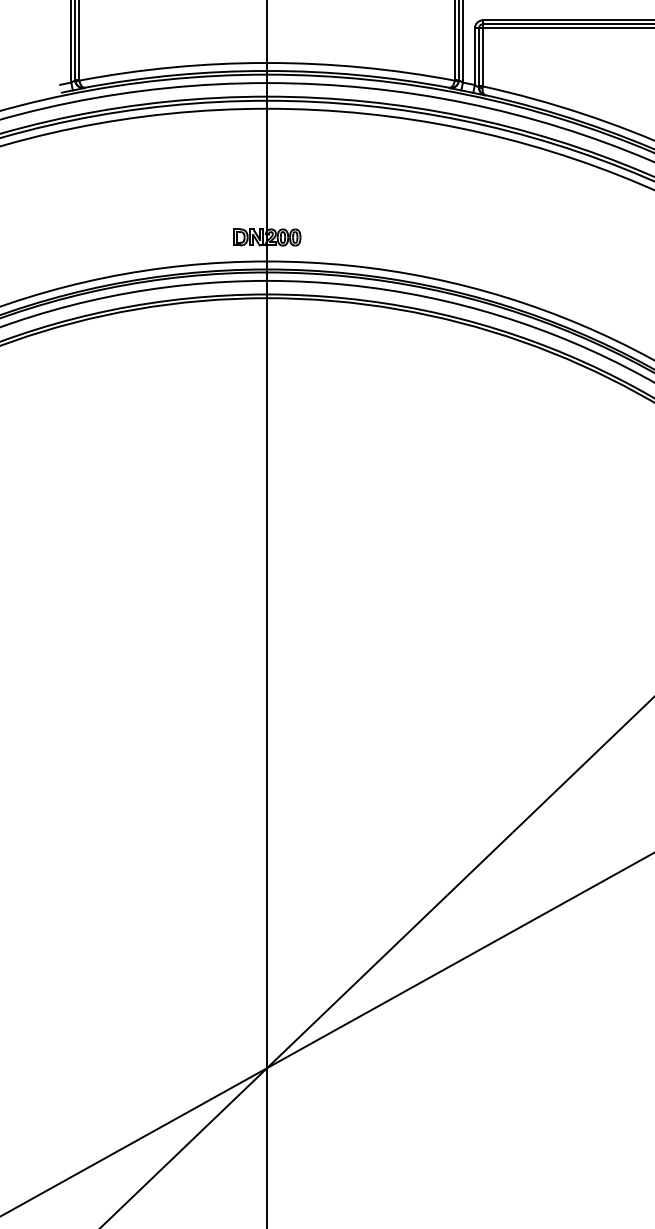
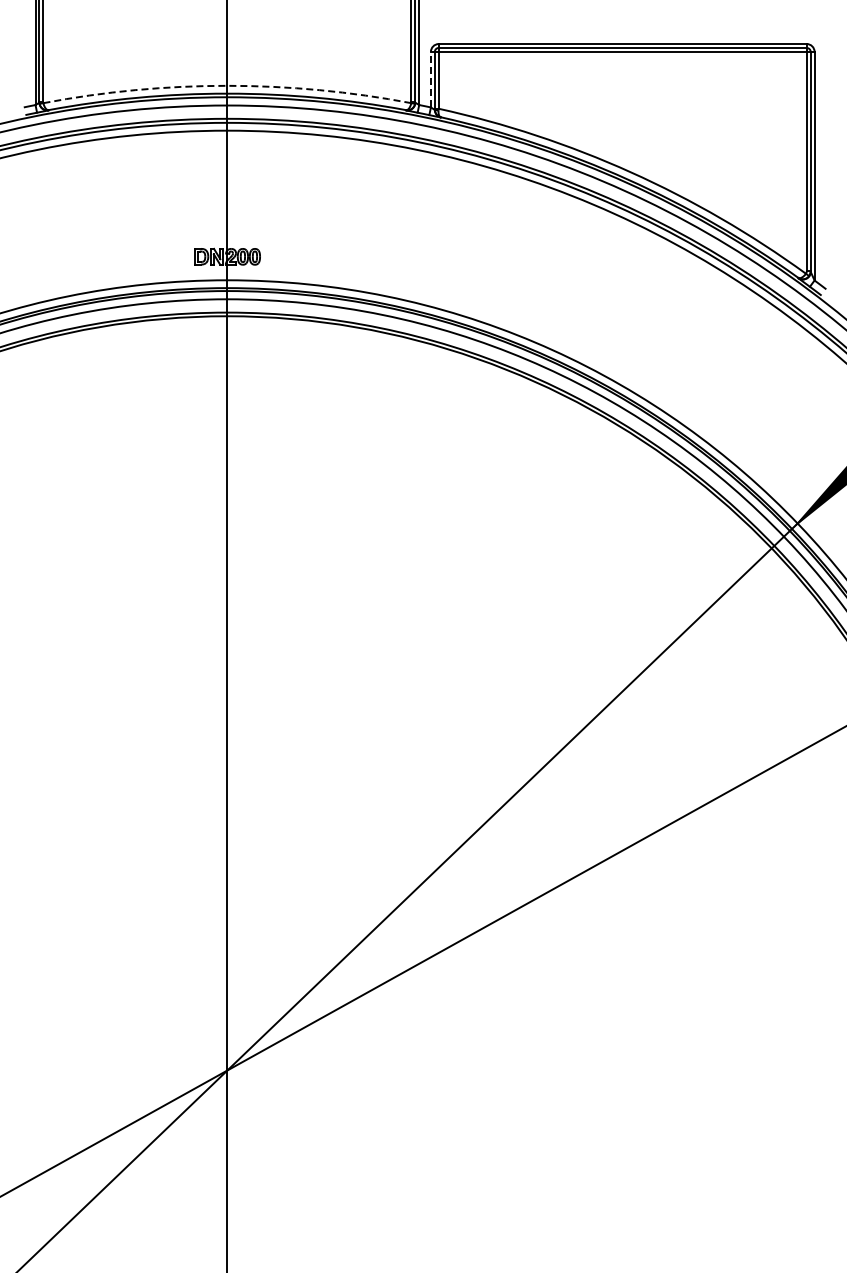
line: (474, 56) -> (430, 79), solid -> dashed
arc: (267, 62) -> (227, 85), solid -> dashed

